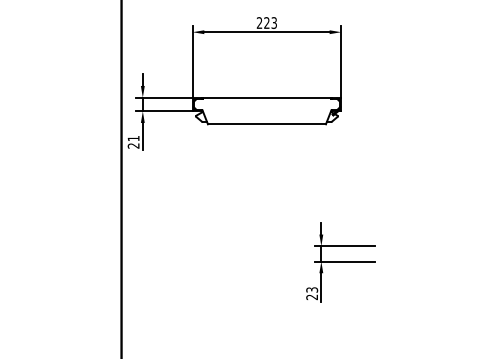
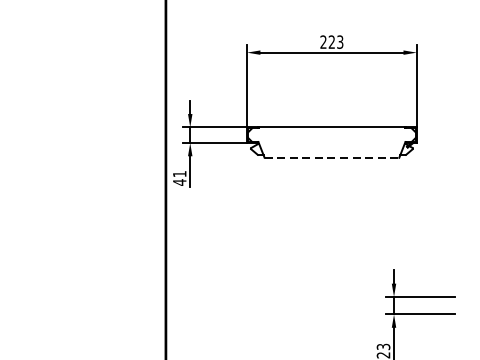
line: (266, 124) -> (331, 157), solid -> dashed
text: (133, 145) -> (179, 181), 21 -> 41

